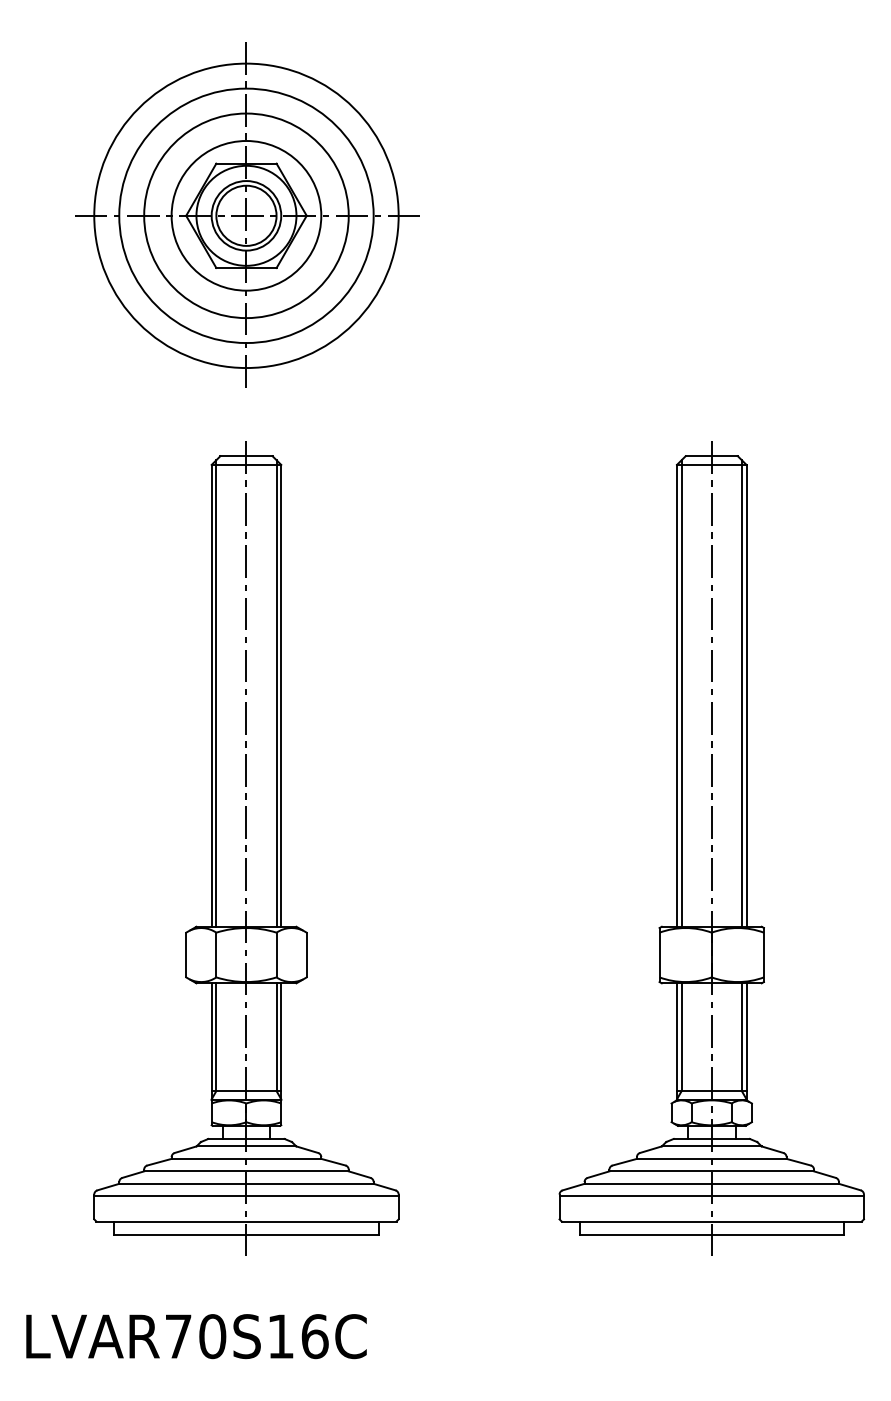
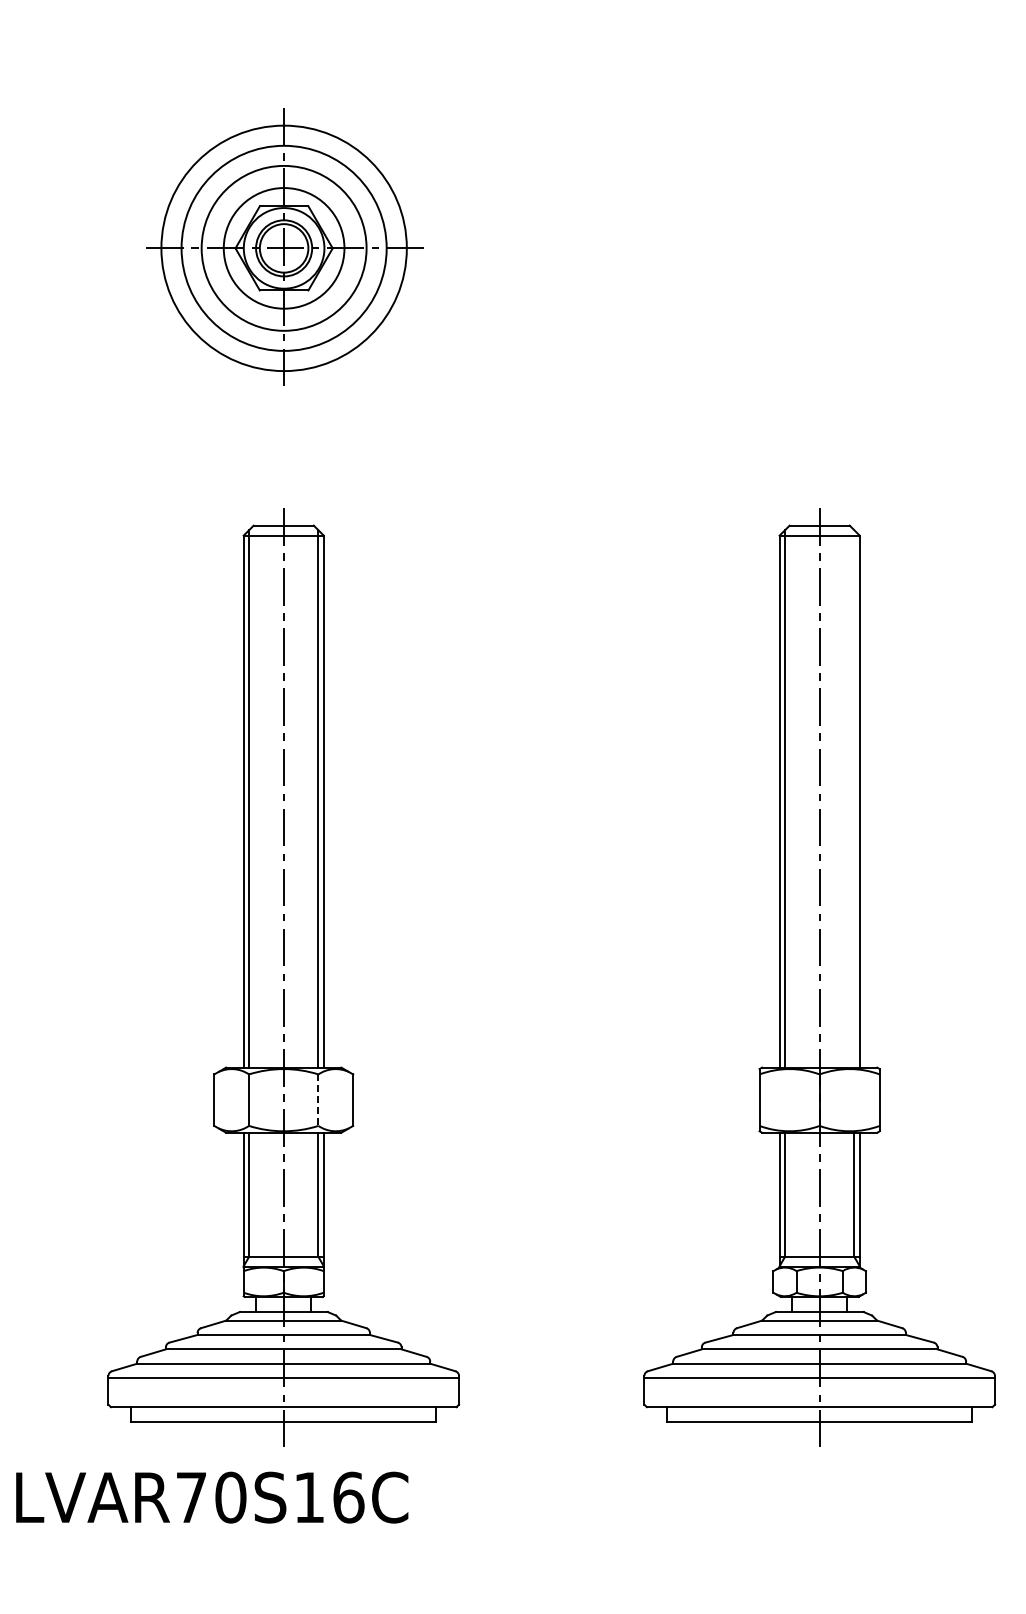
part: (247, 214) -> (284, 247), size x0.7
line: (741, 693) -> (854, 798), removed
line: (276, 955) -> (318, 1100), solid -> dashed
text: (196, 1336) -> (212, 1497), moved

